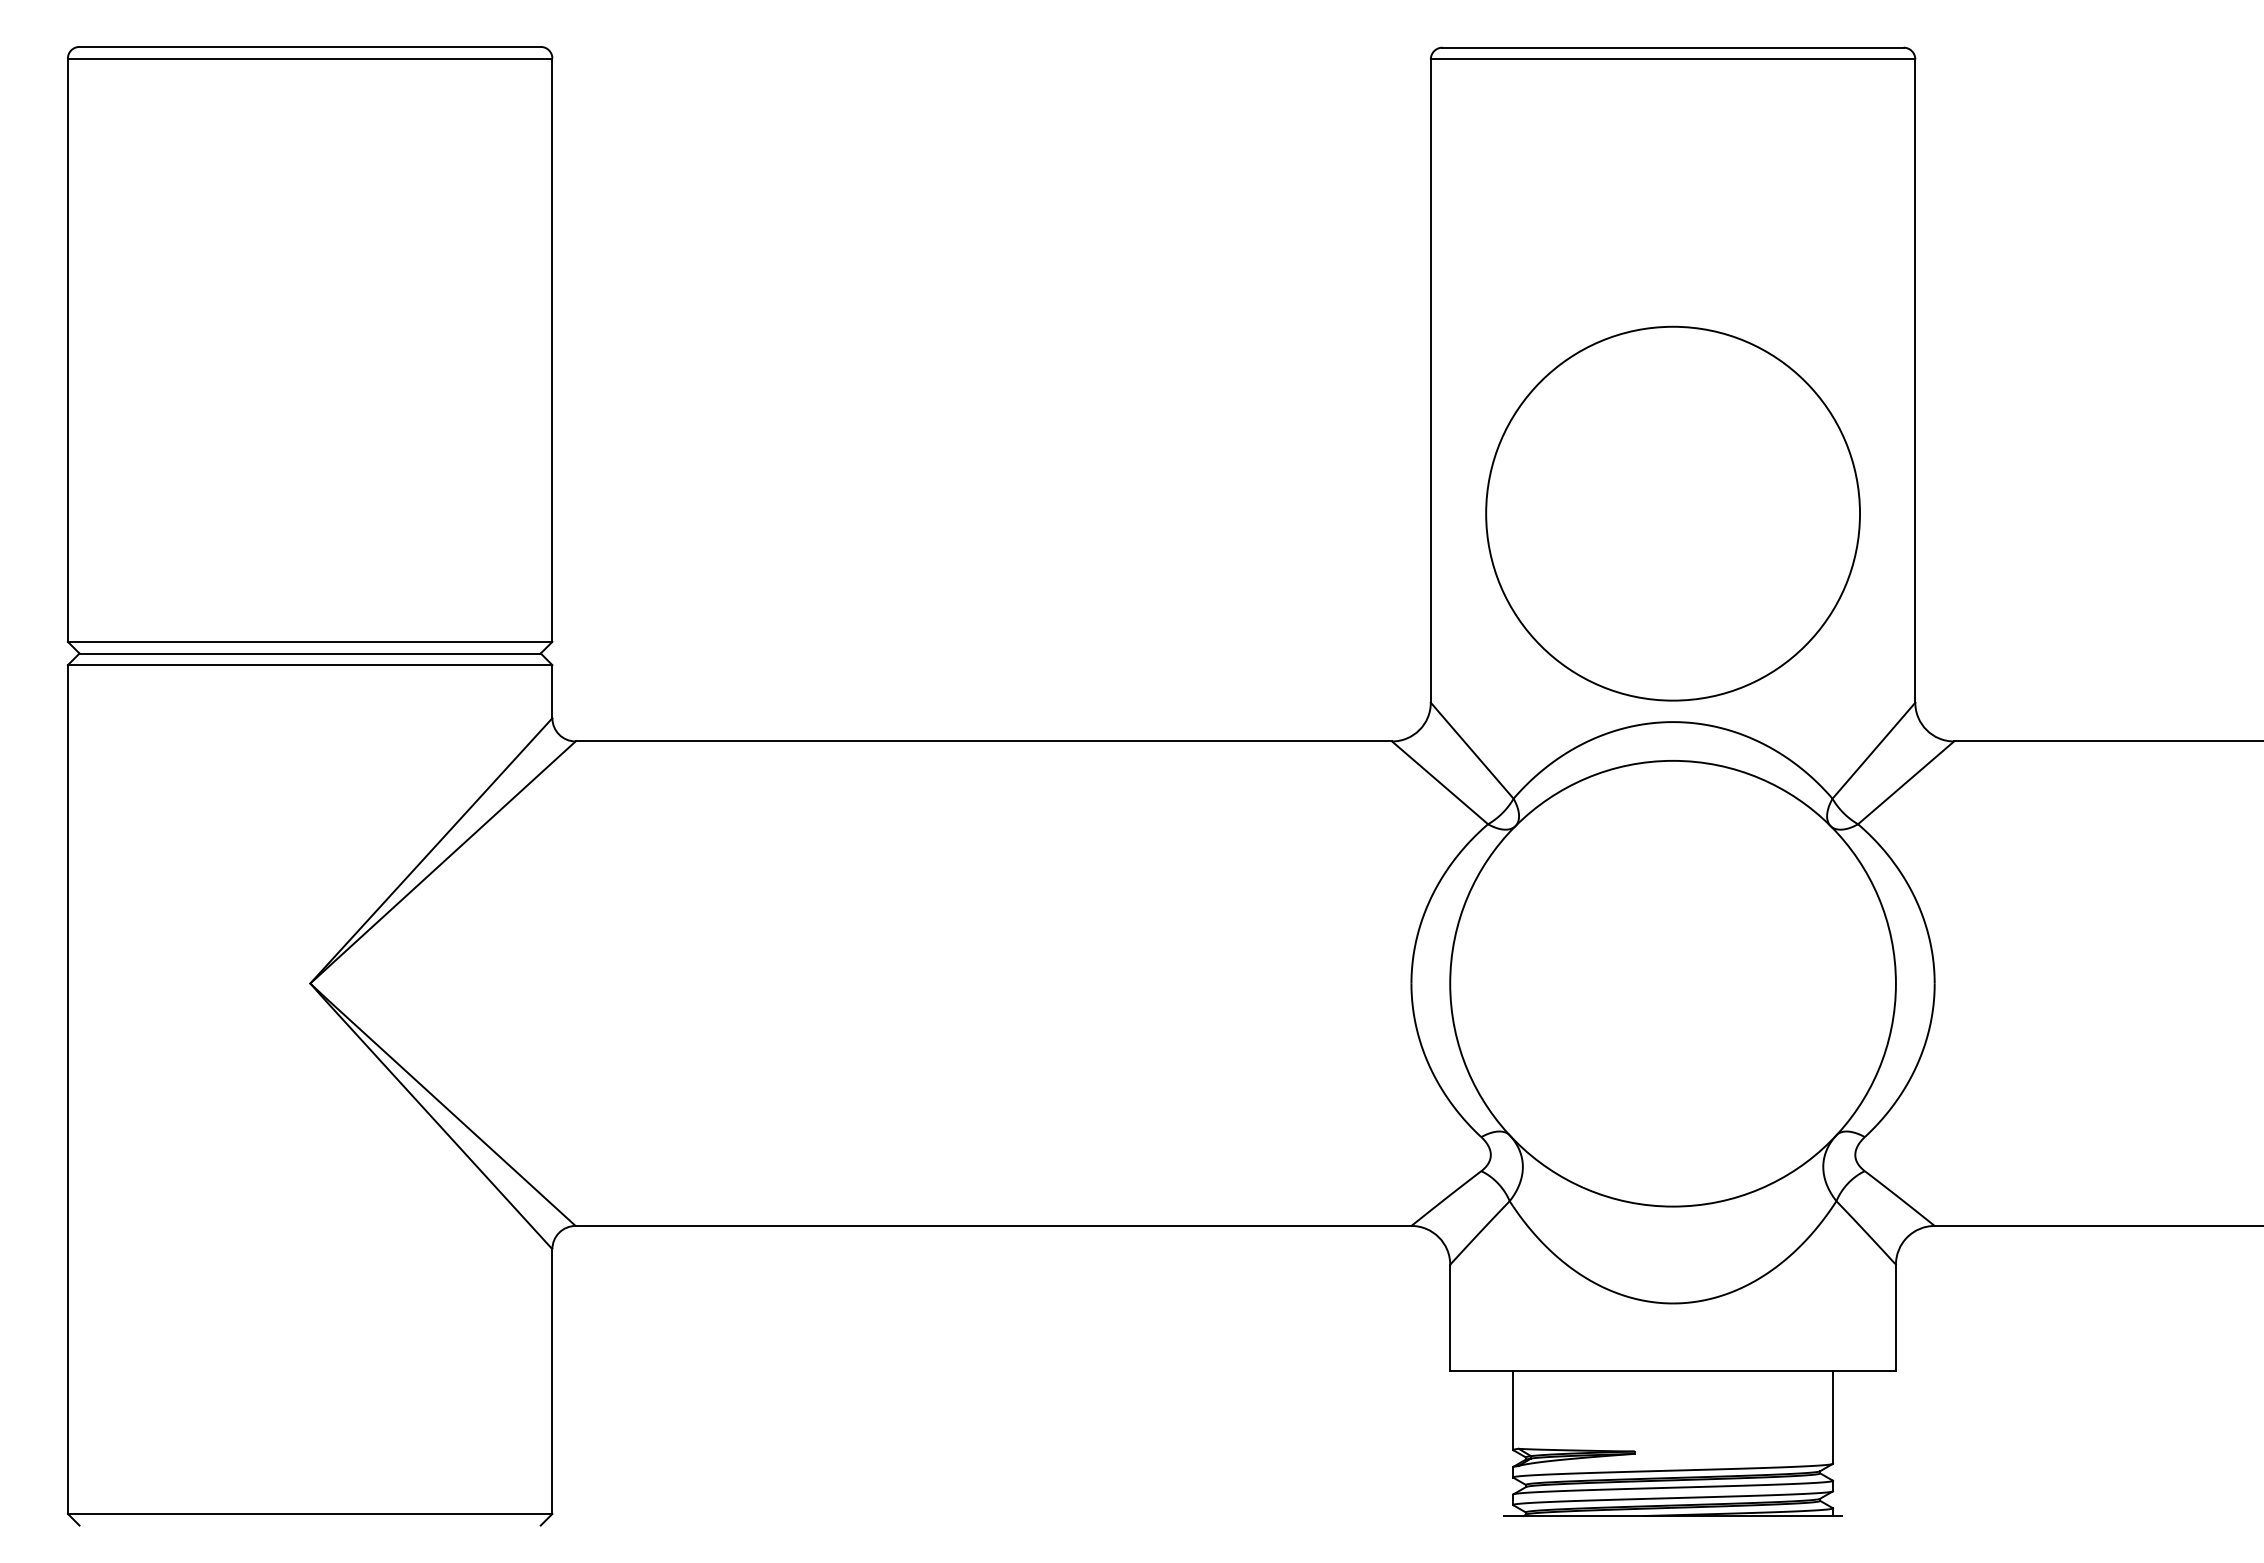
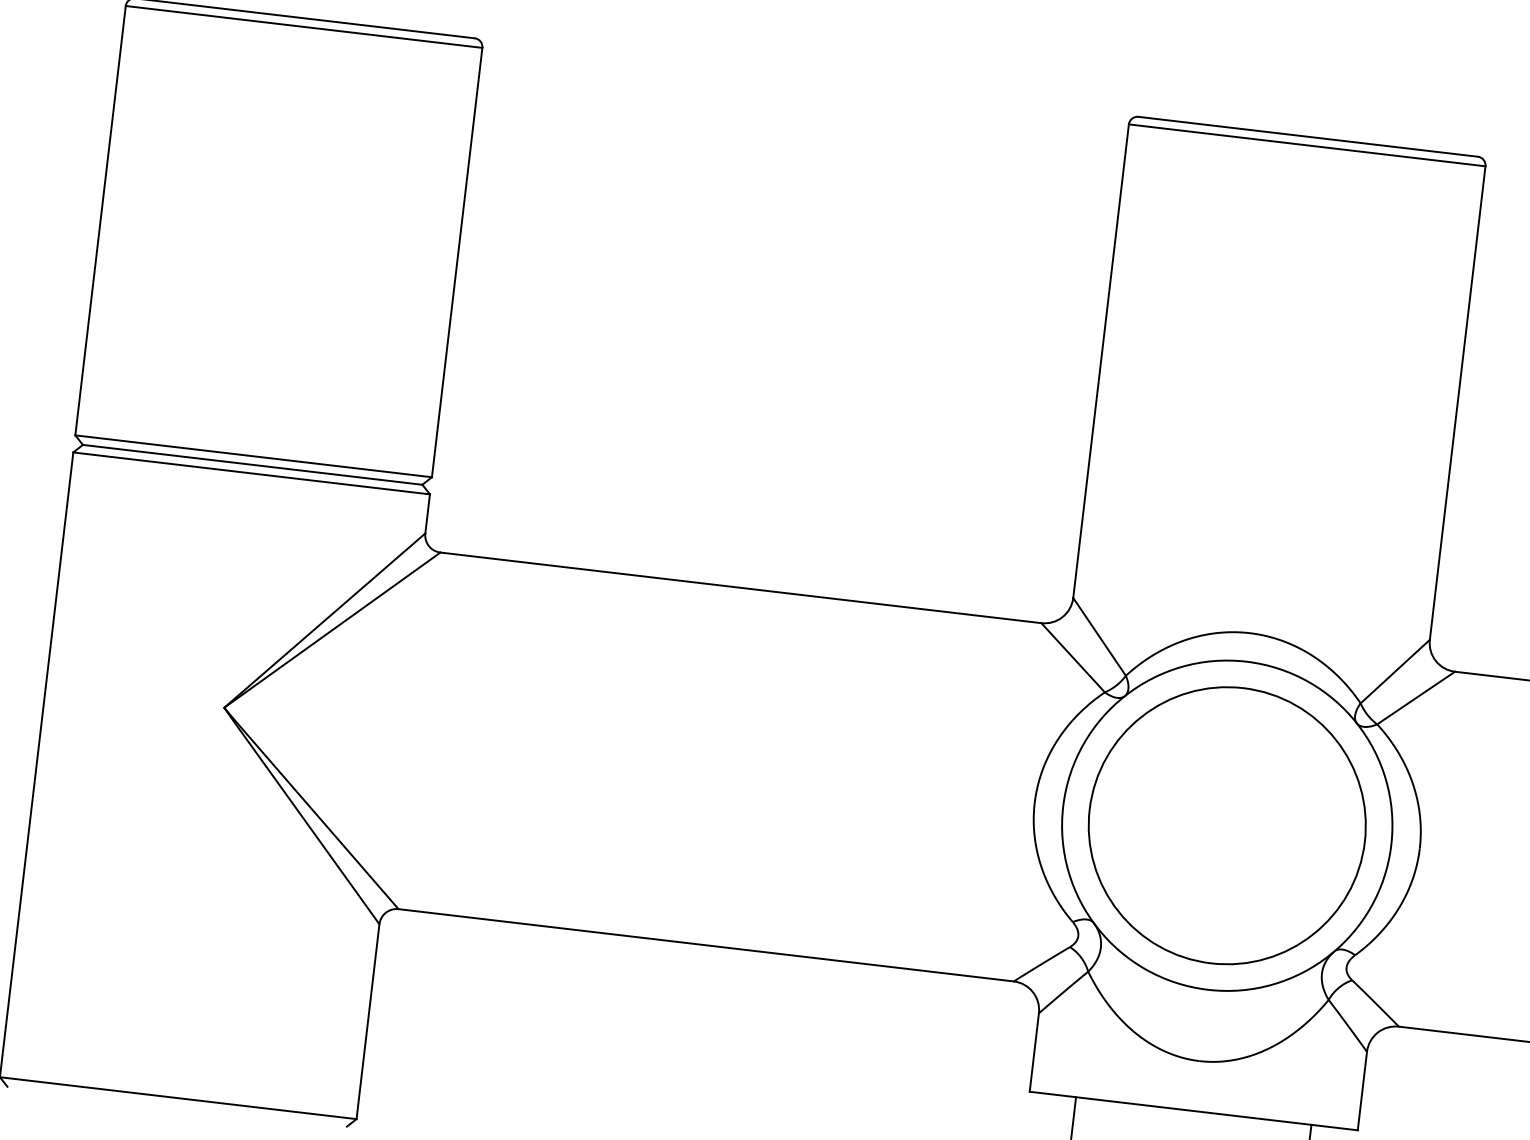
circle: (1672, 513) -> (1226, 825), moved

